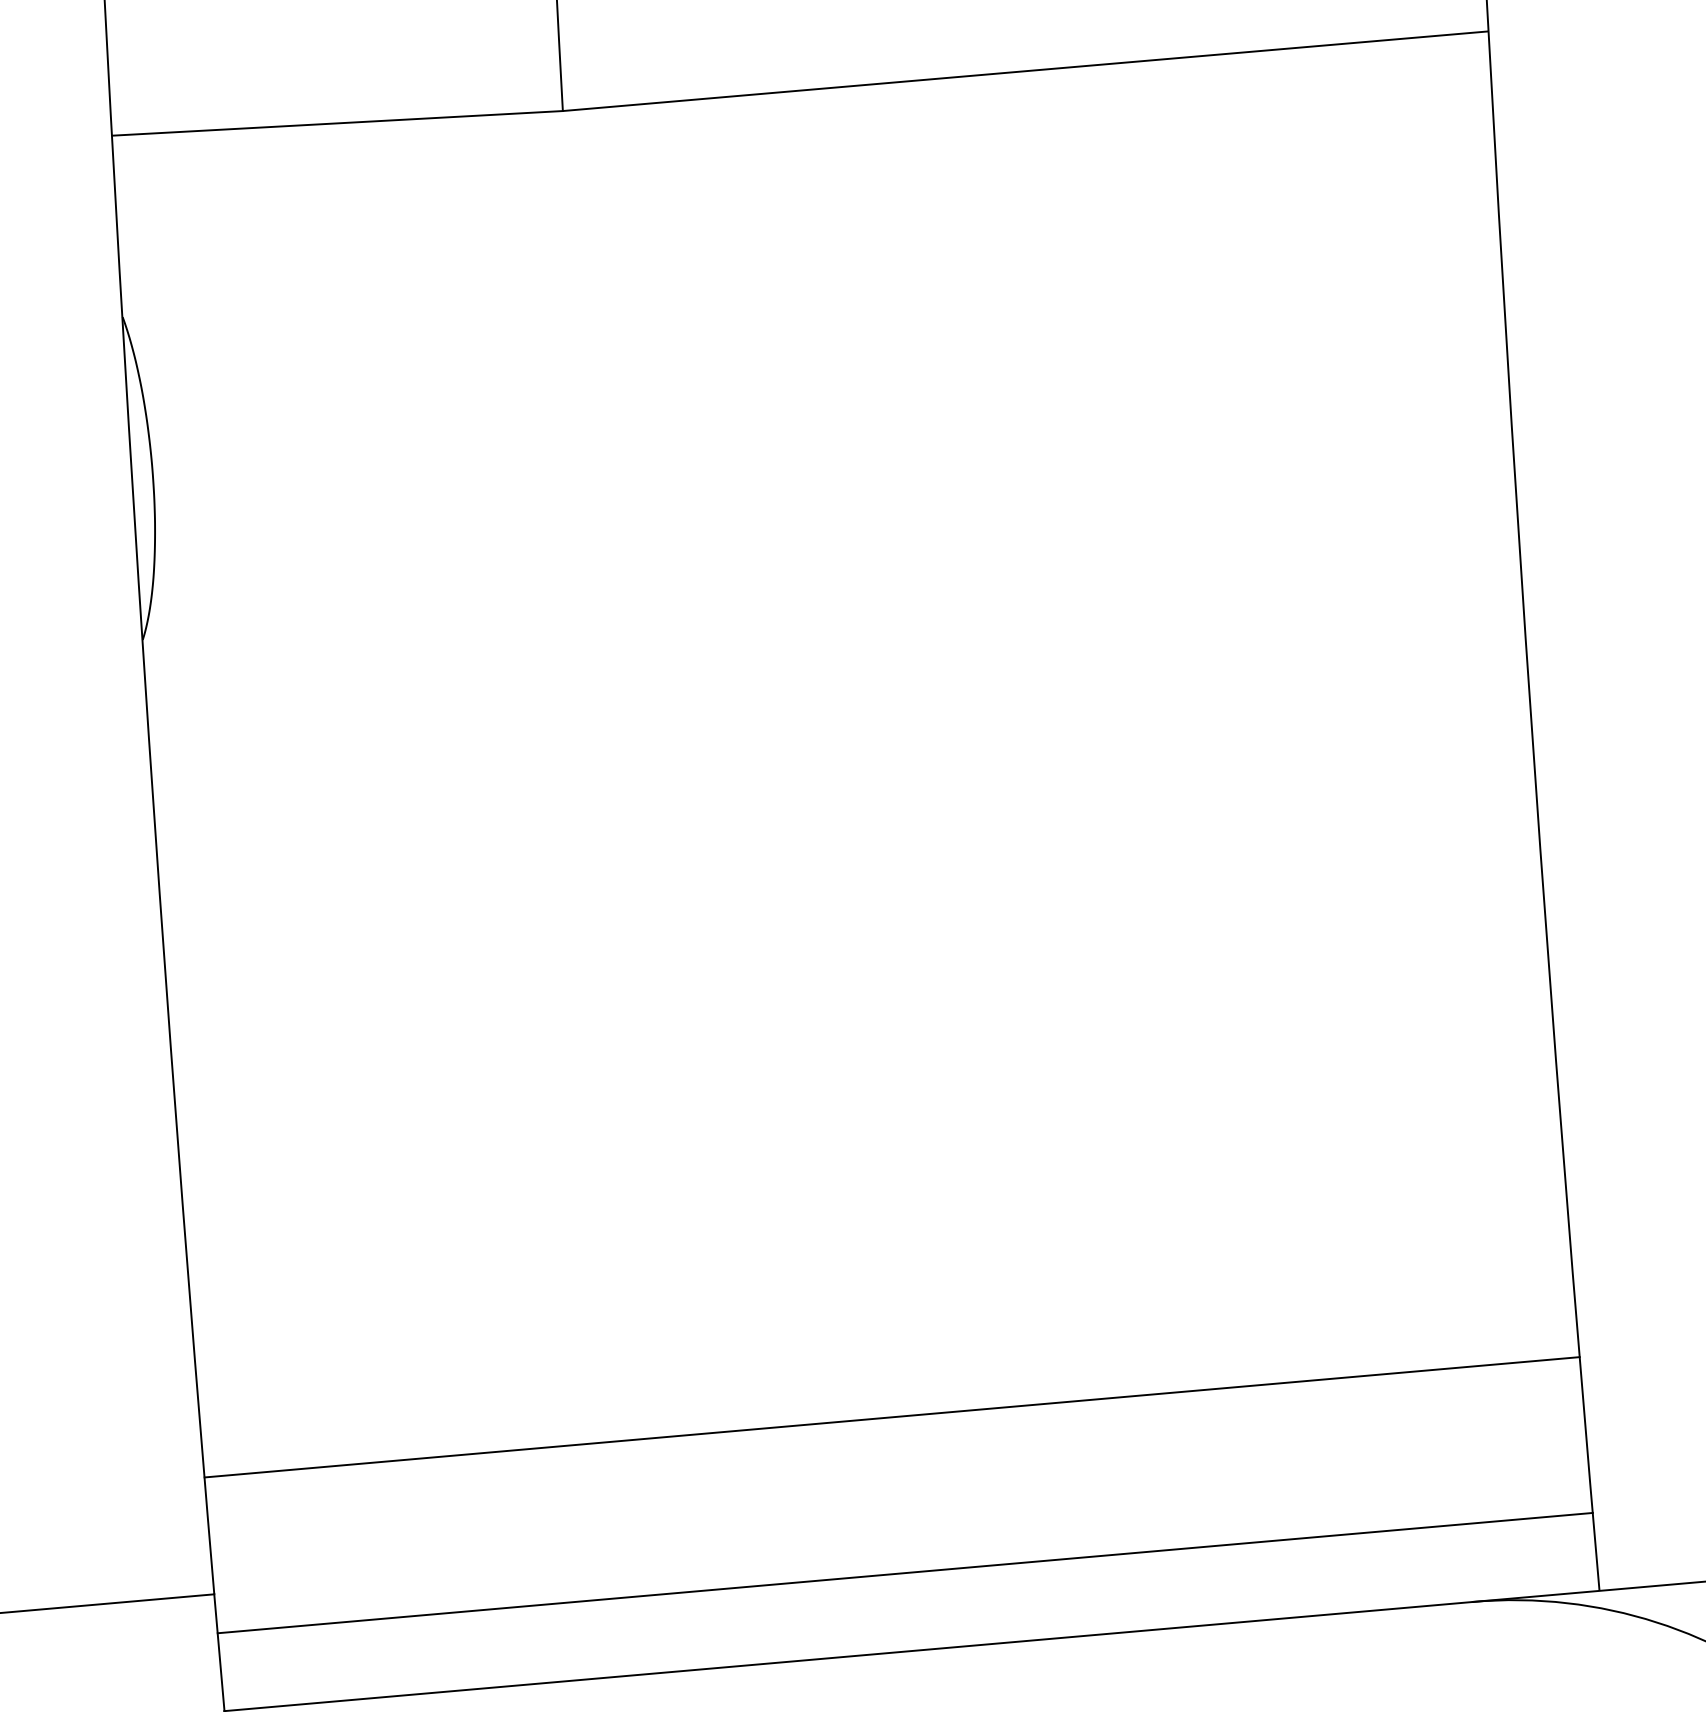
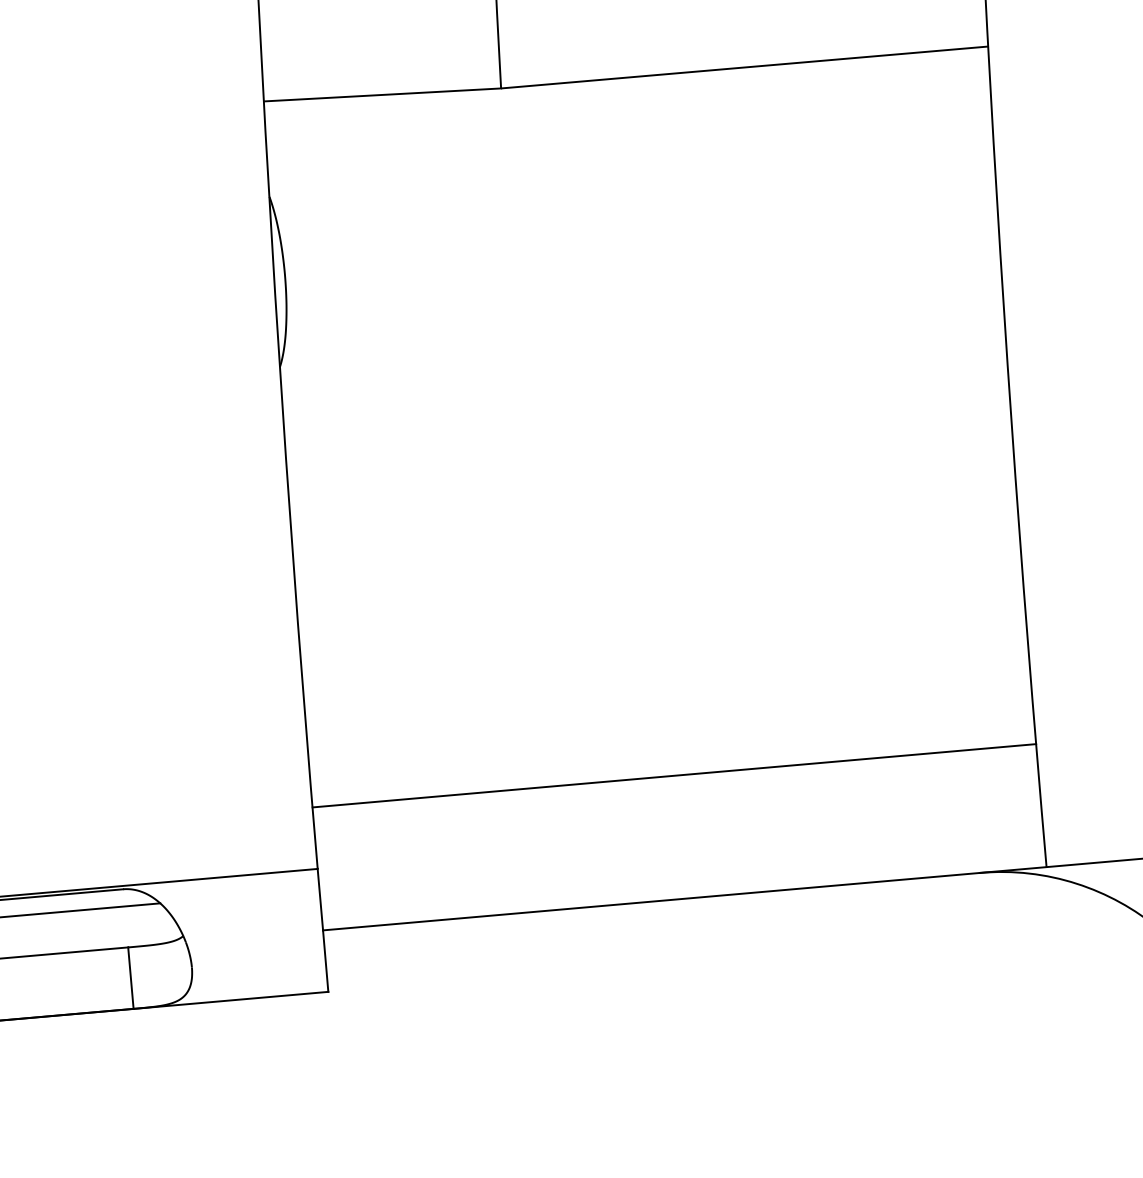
line: (905, 1572) -> (681, 857), removed

